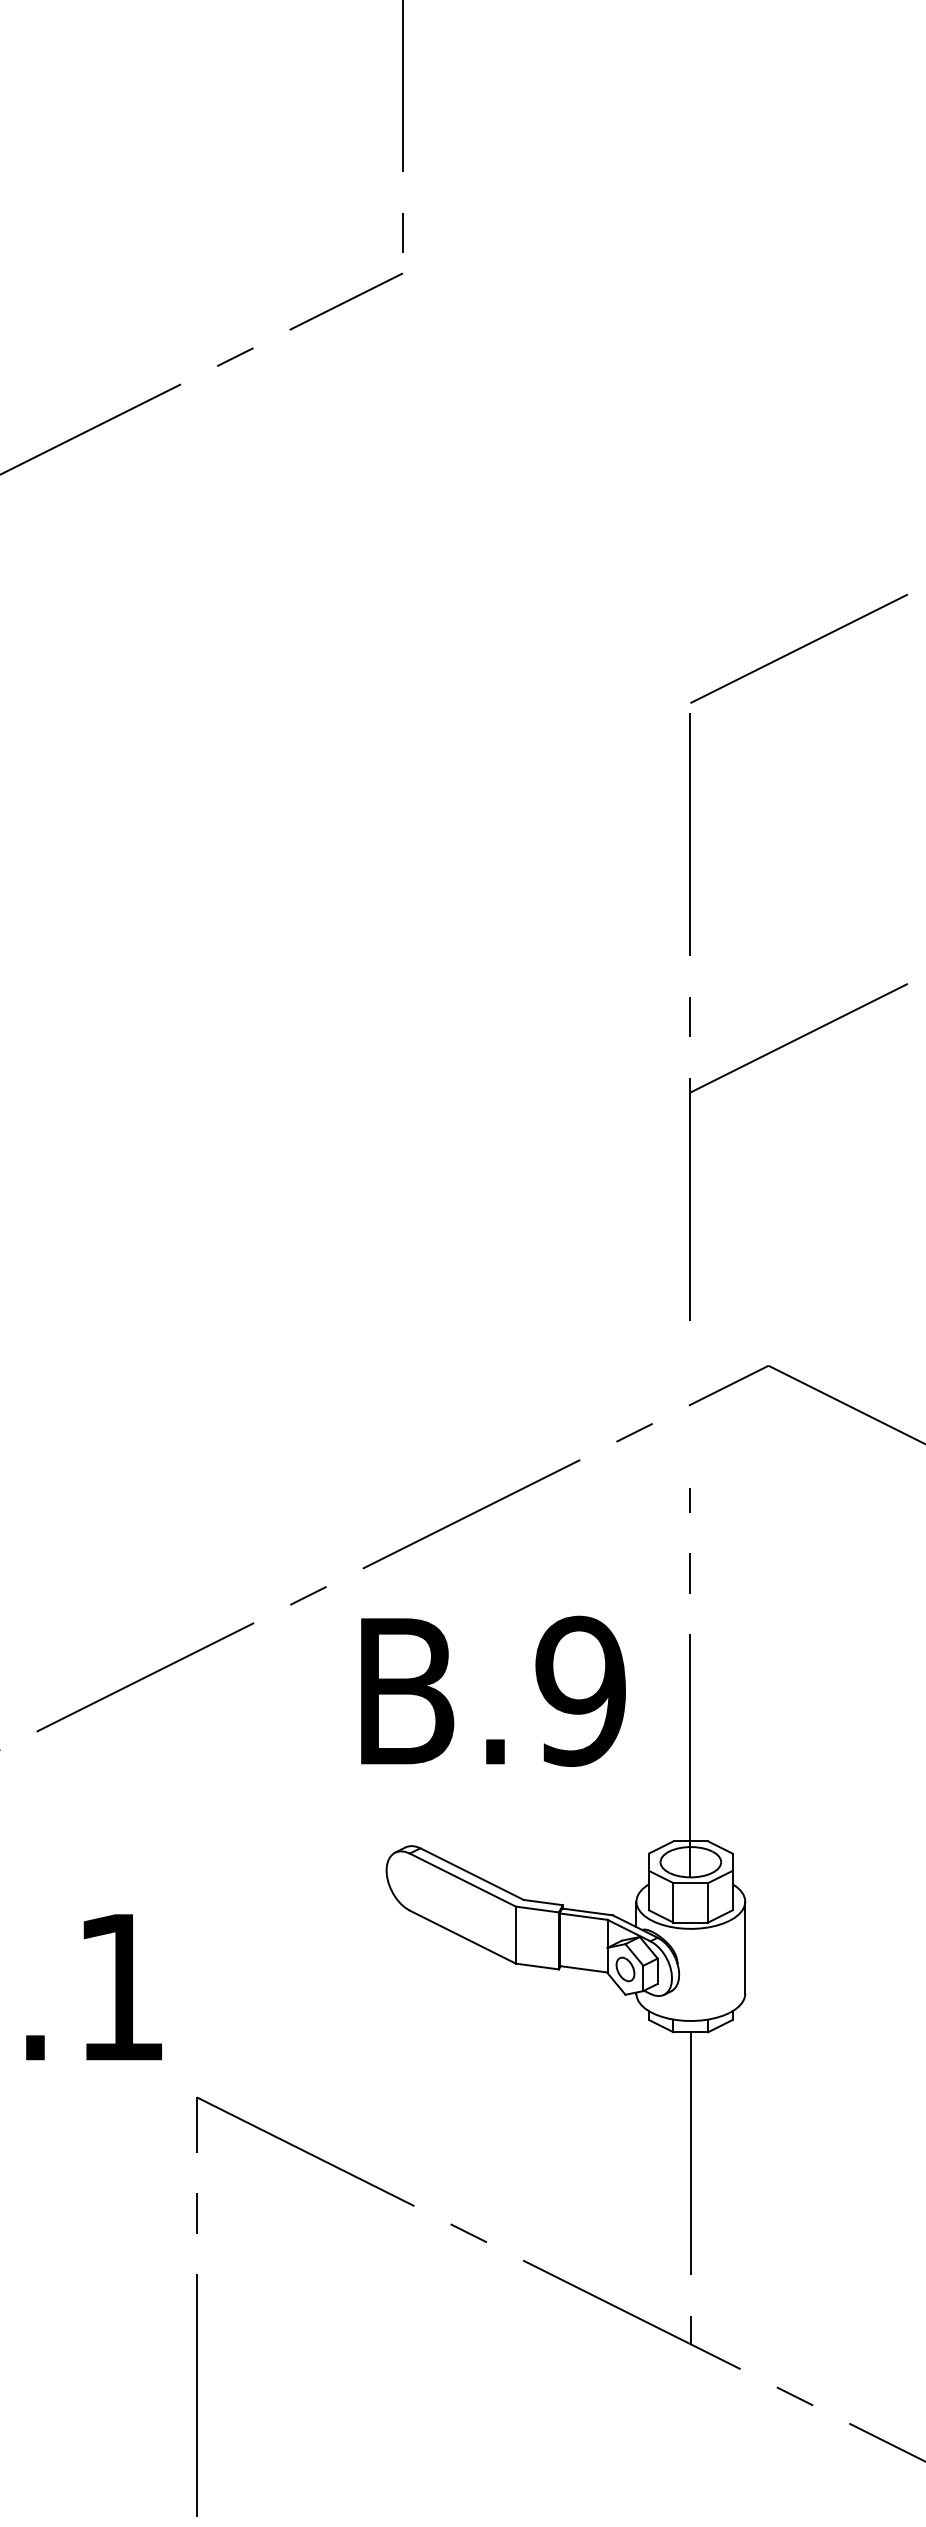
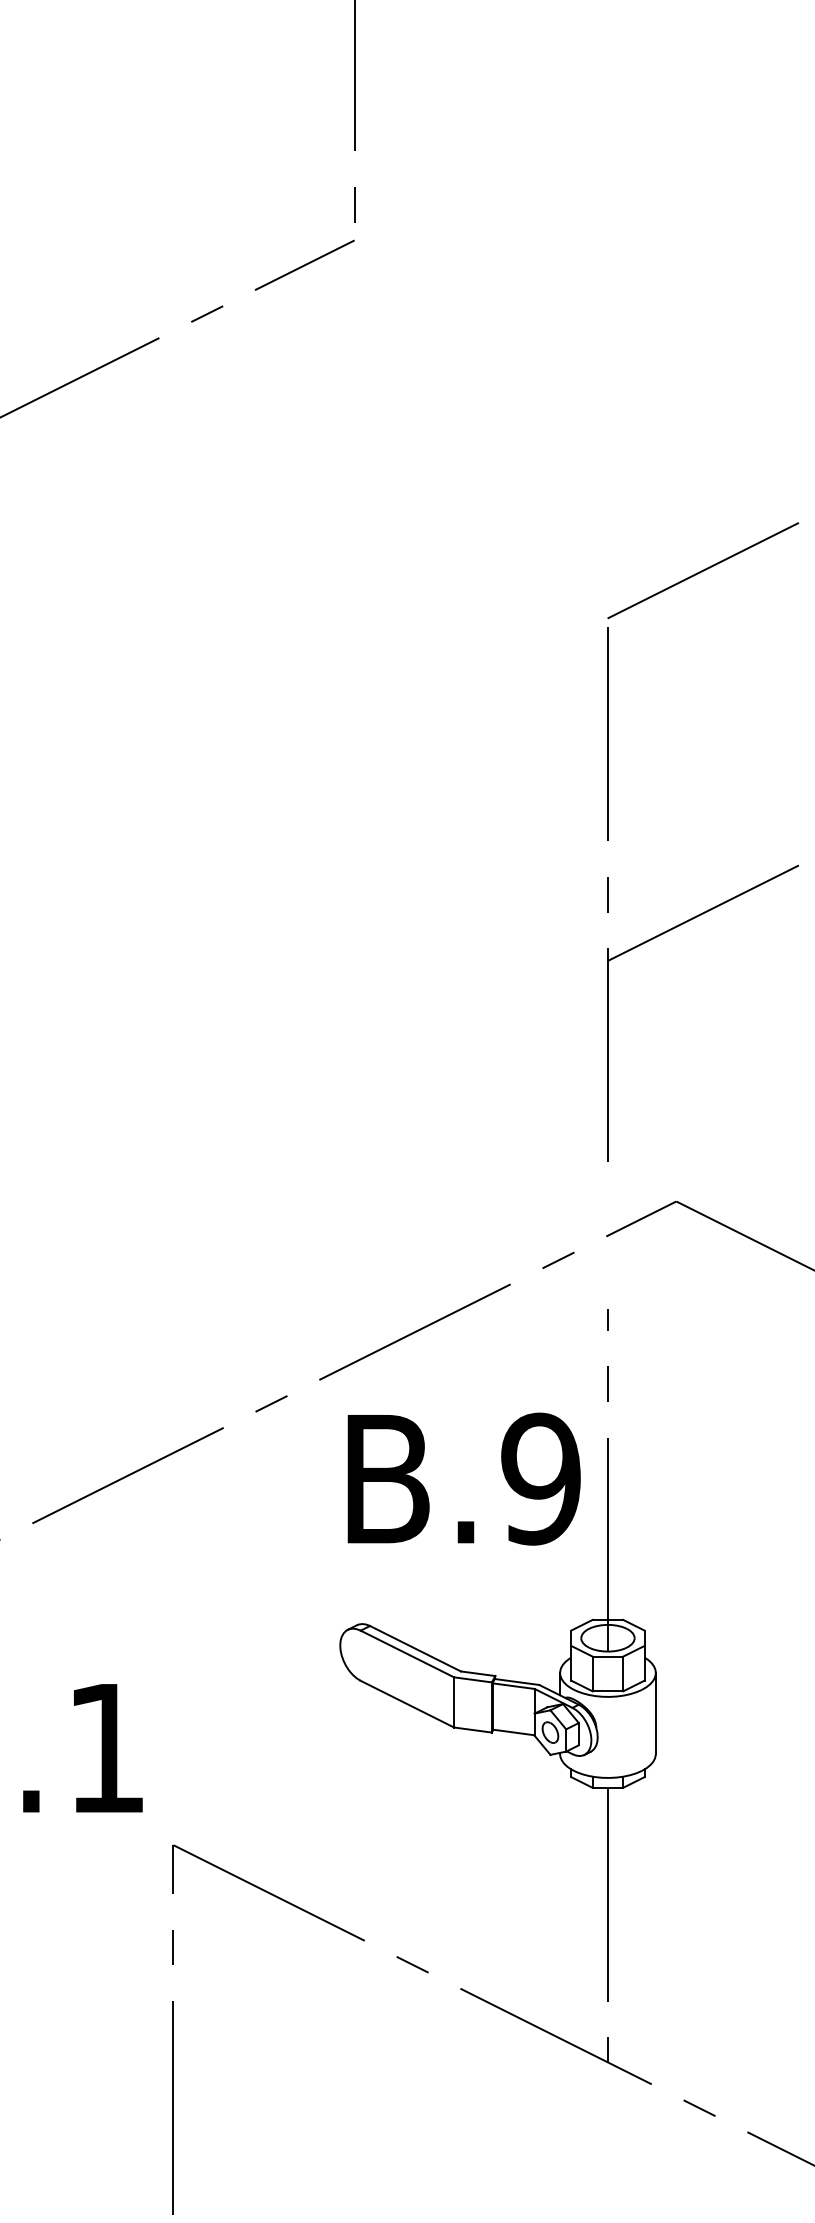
text: (493, 1690) -> (464, 1478), moved

